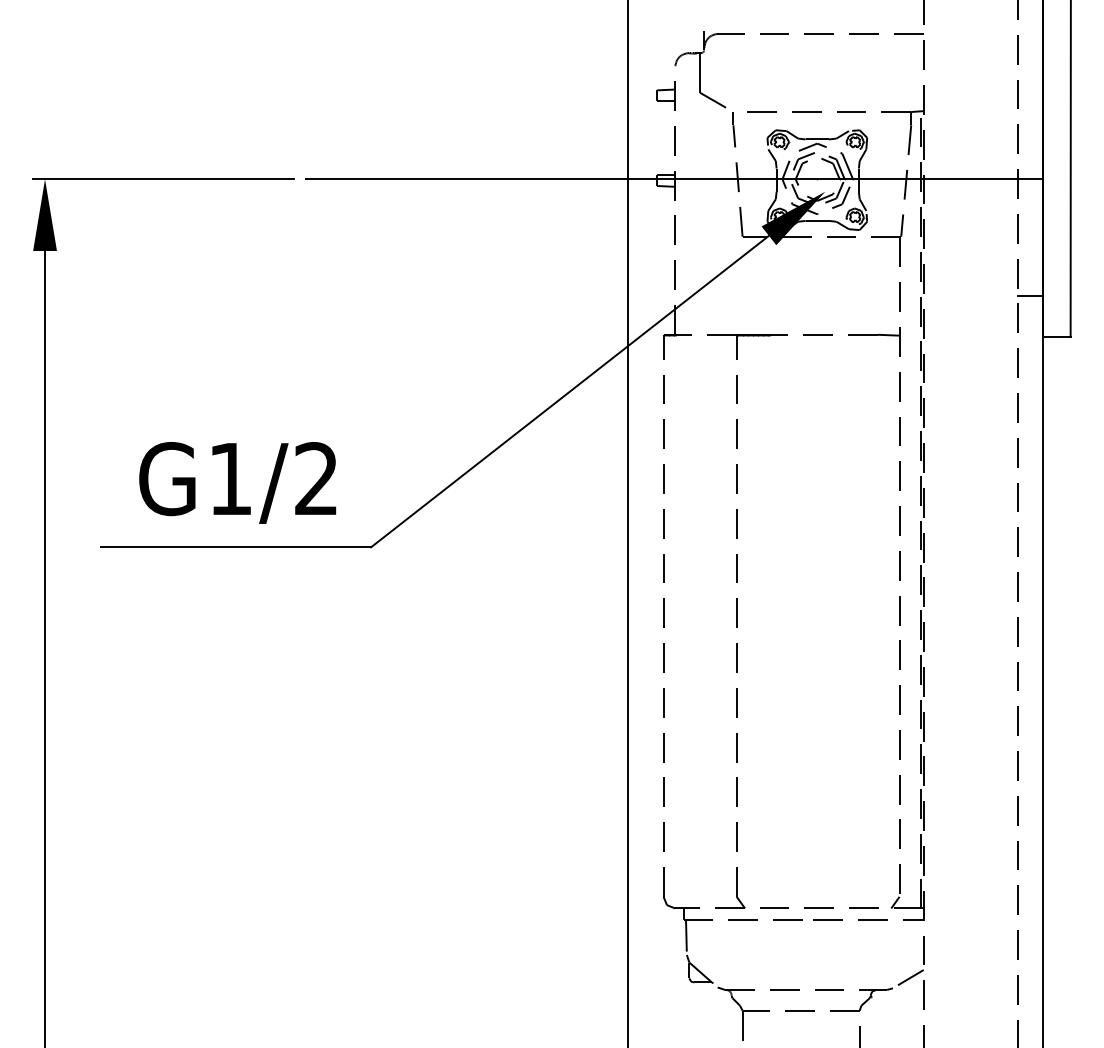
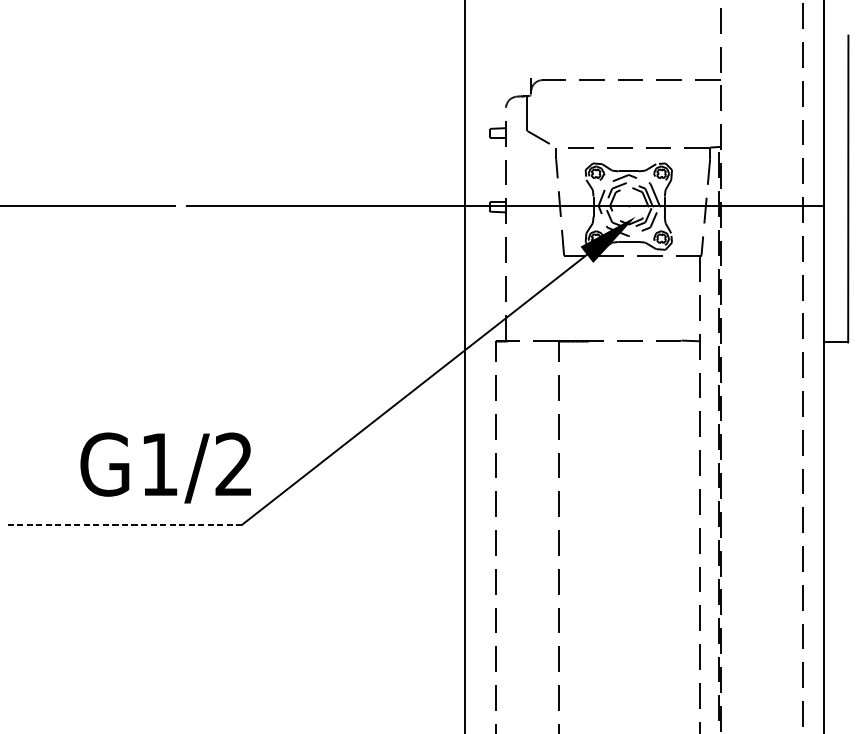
line: (1030, 295) -> (813, 306), removed
text: (237, 482) -> (165, 467), moved
line: (235, 547) -> (124, 524), solid -> dashed

